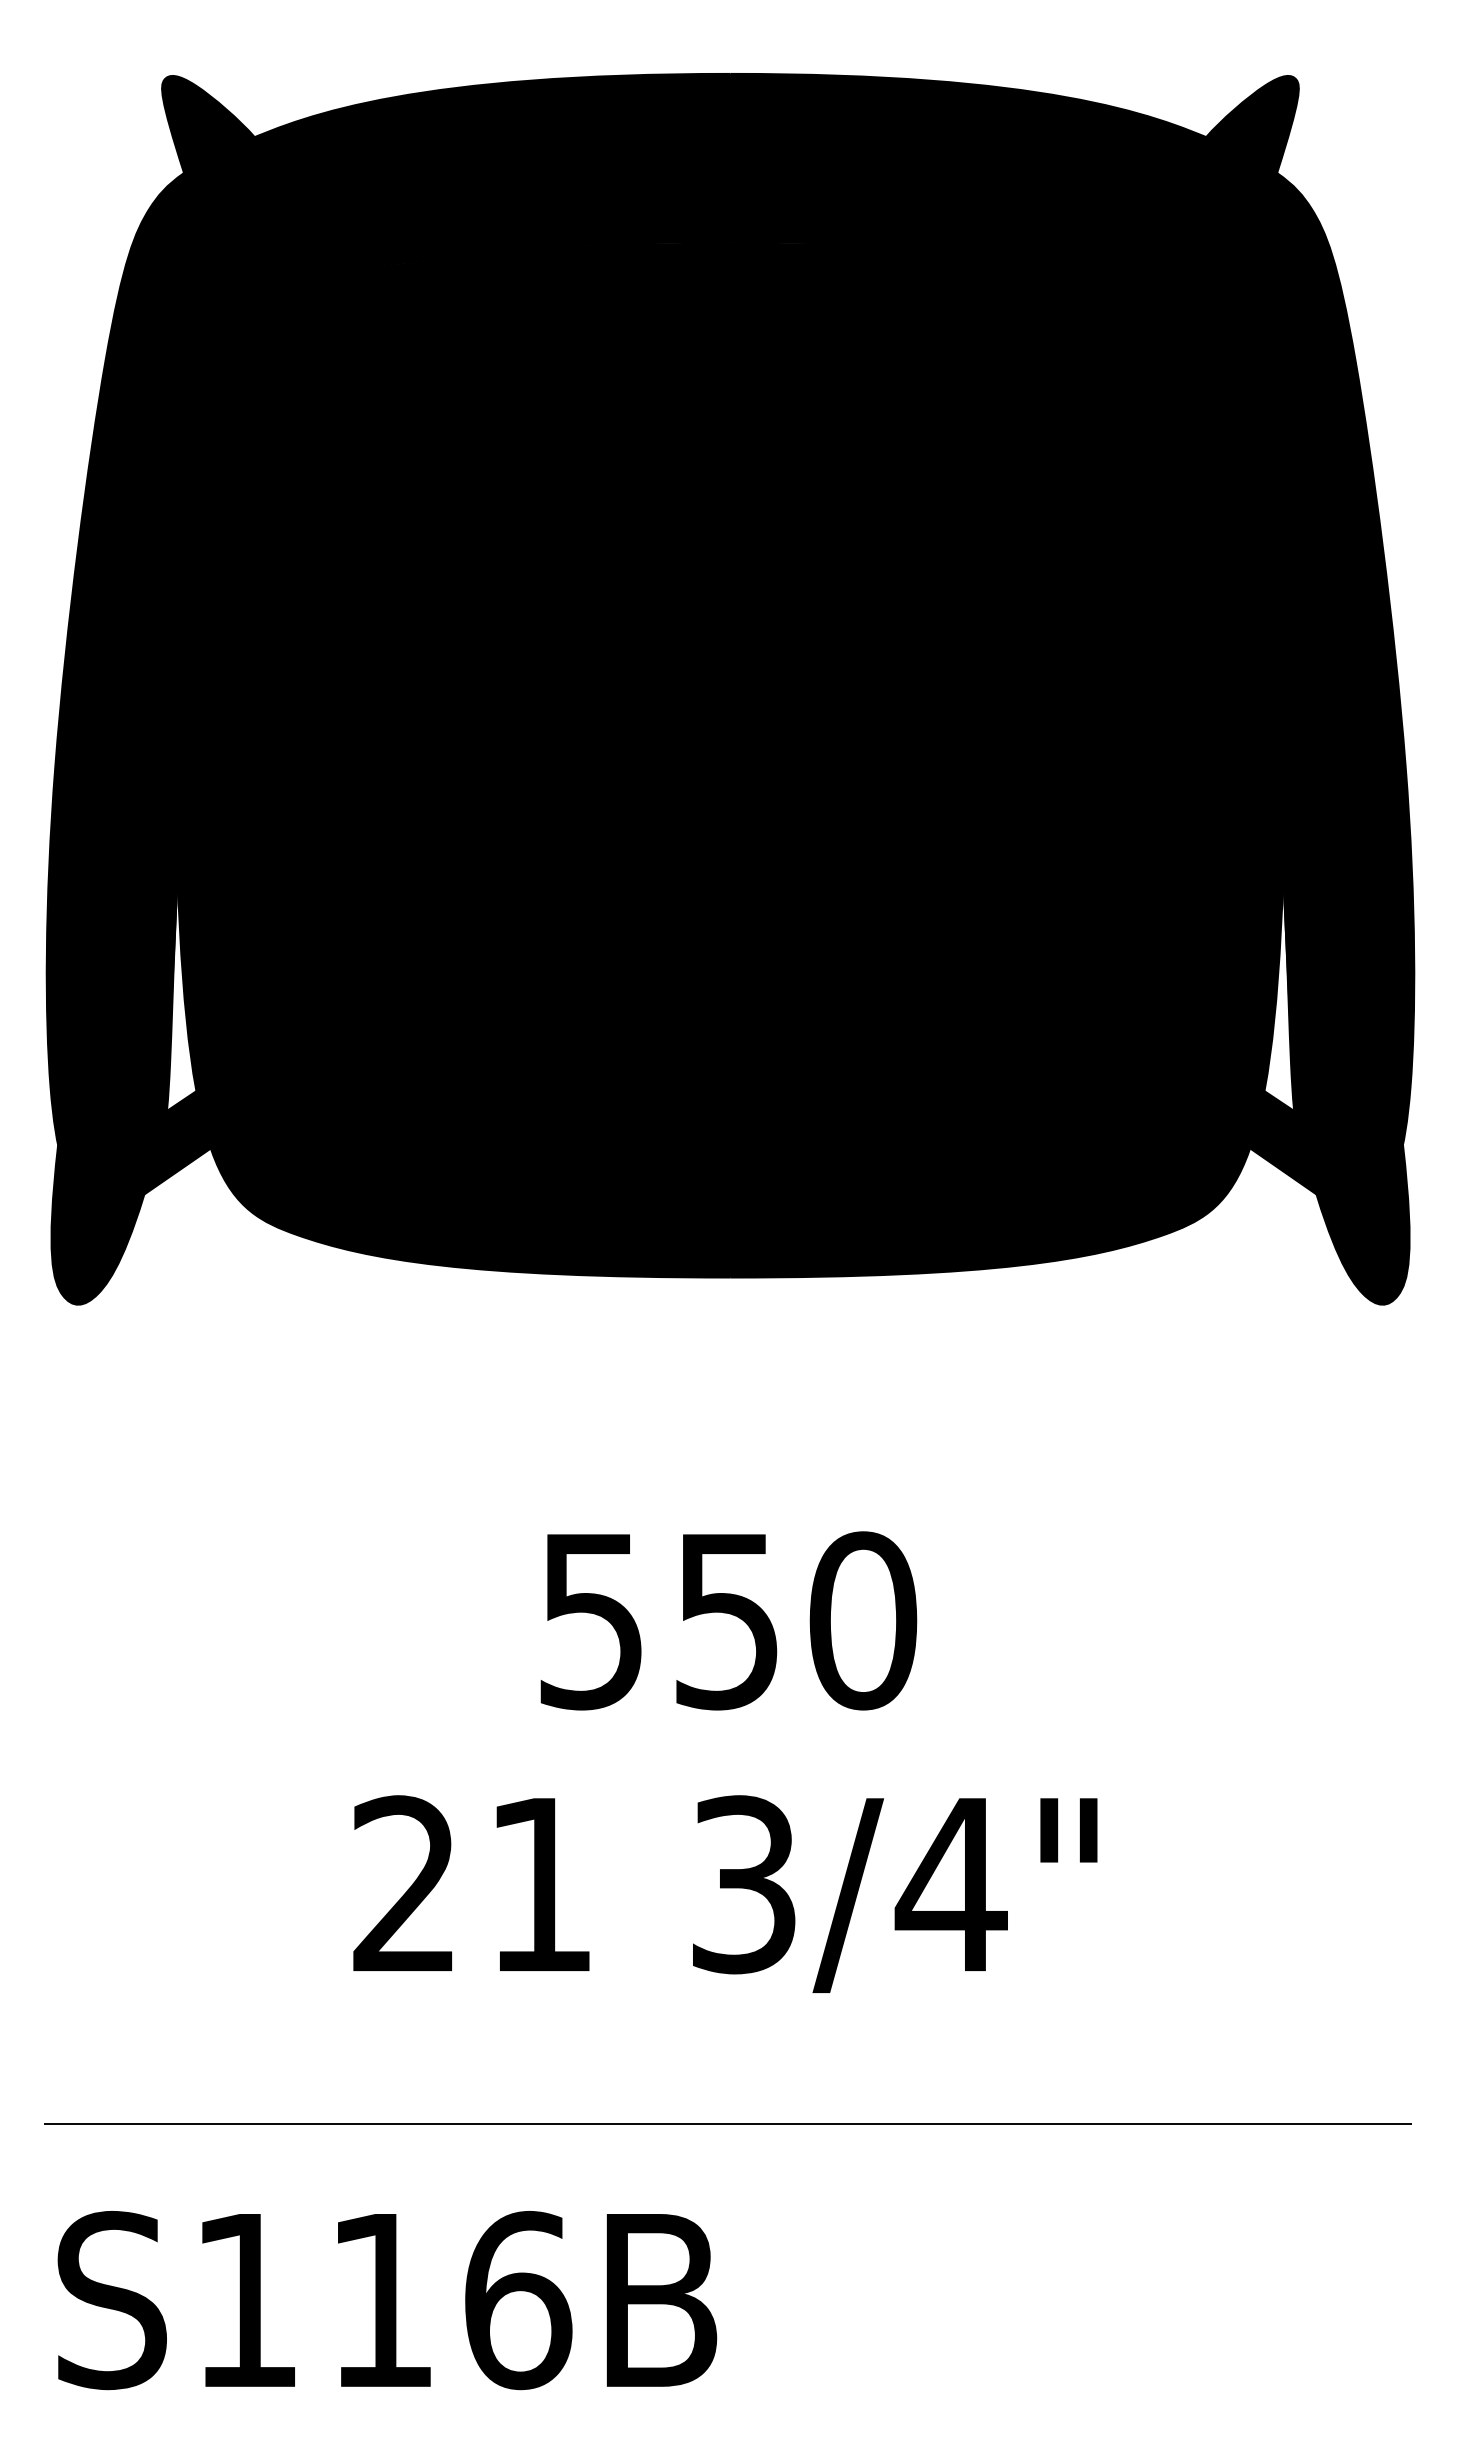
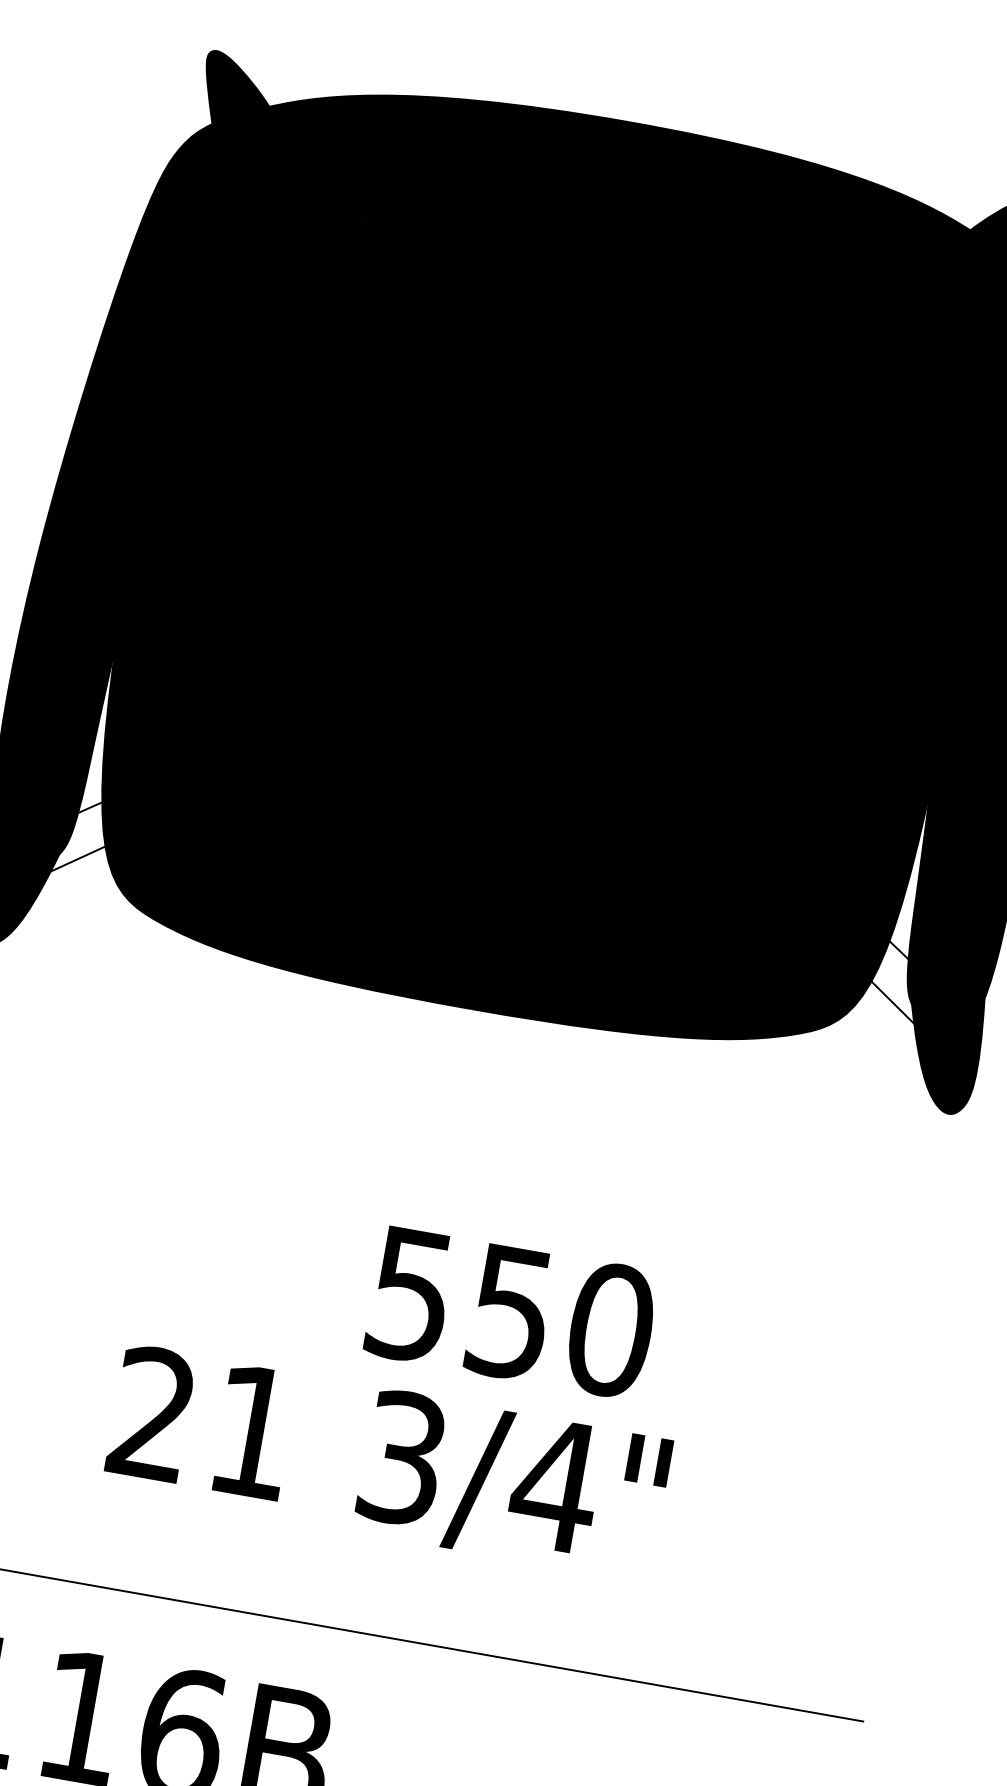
fill: (177, 1142) -> (81, 837), removed
fill: (1283, 1142) -> (896, 981), removed
text: (728, 1620) -> (511, 1312), moved

